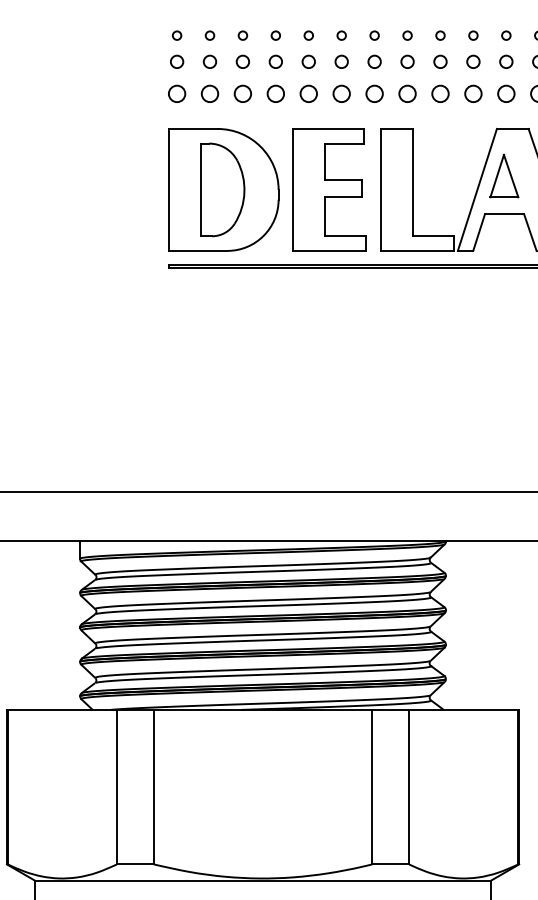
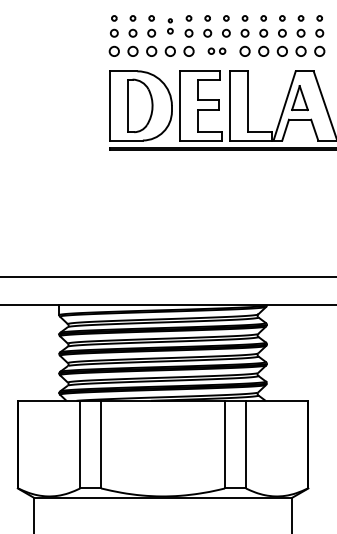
part: (276, 49) -> (170, 26), size x0.7
part: (357, 92) -> (216, 50), size x0.6

